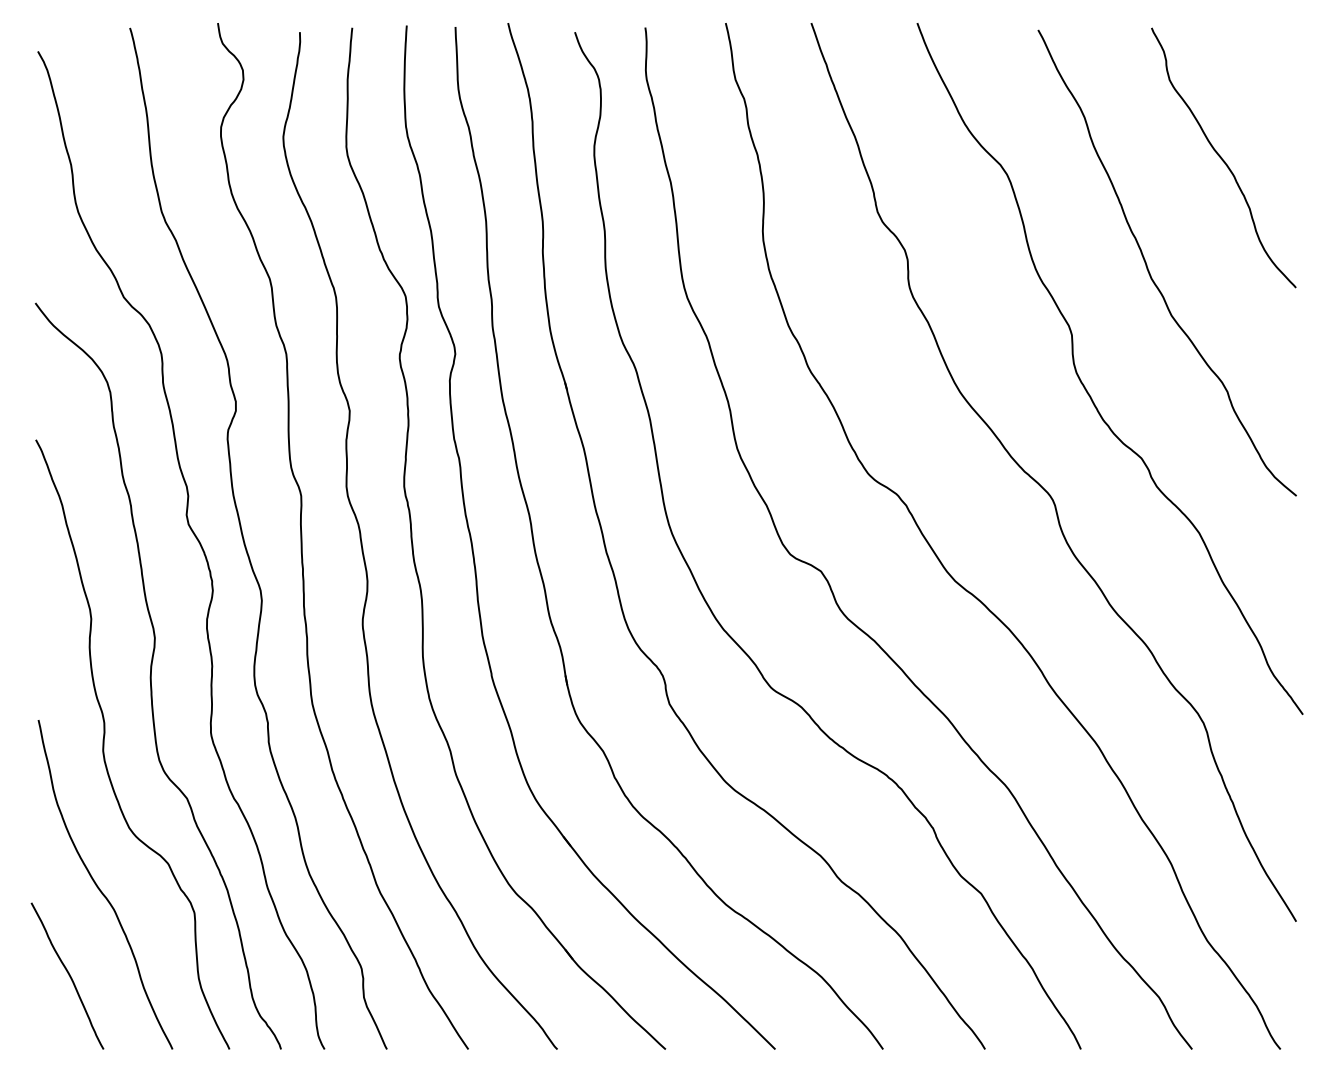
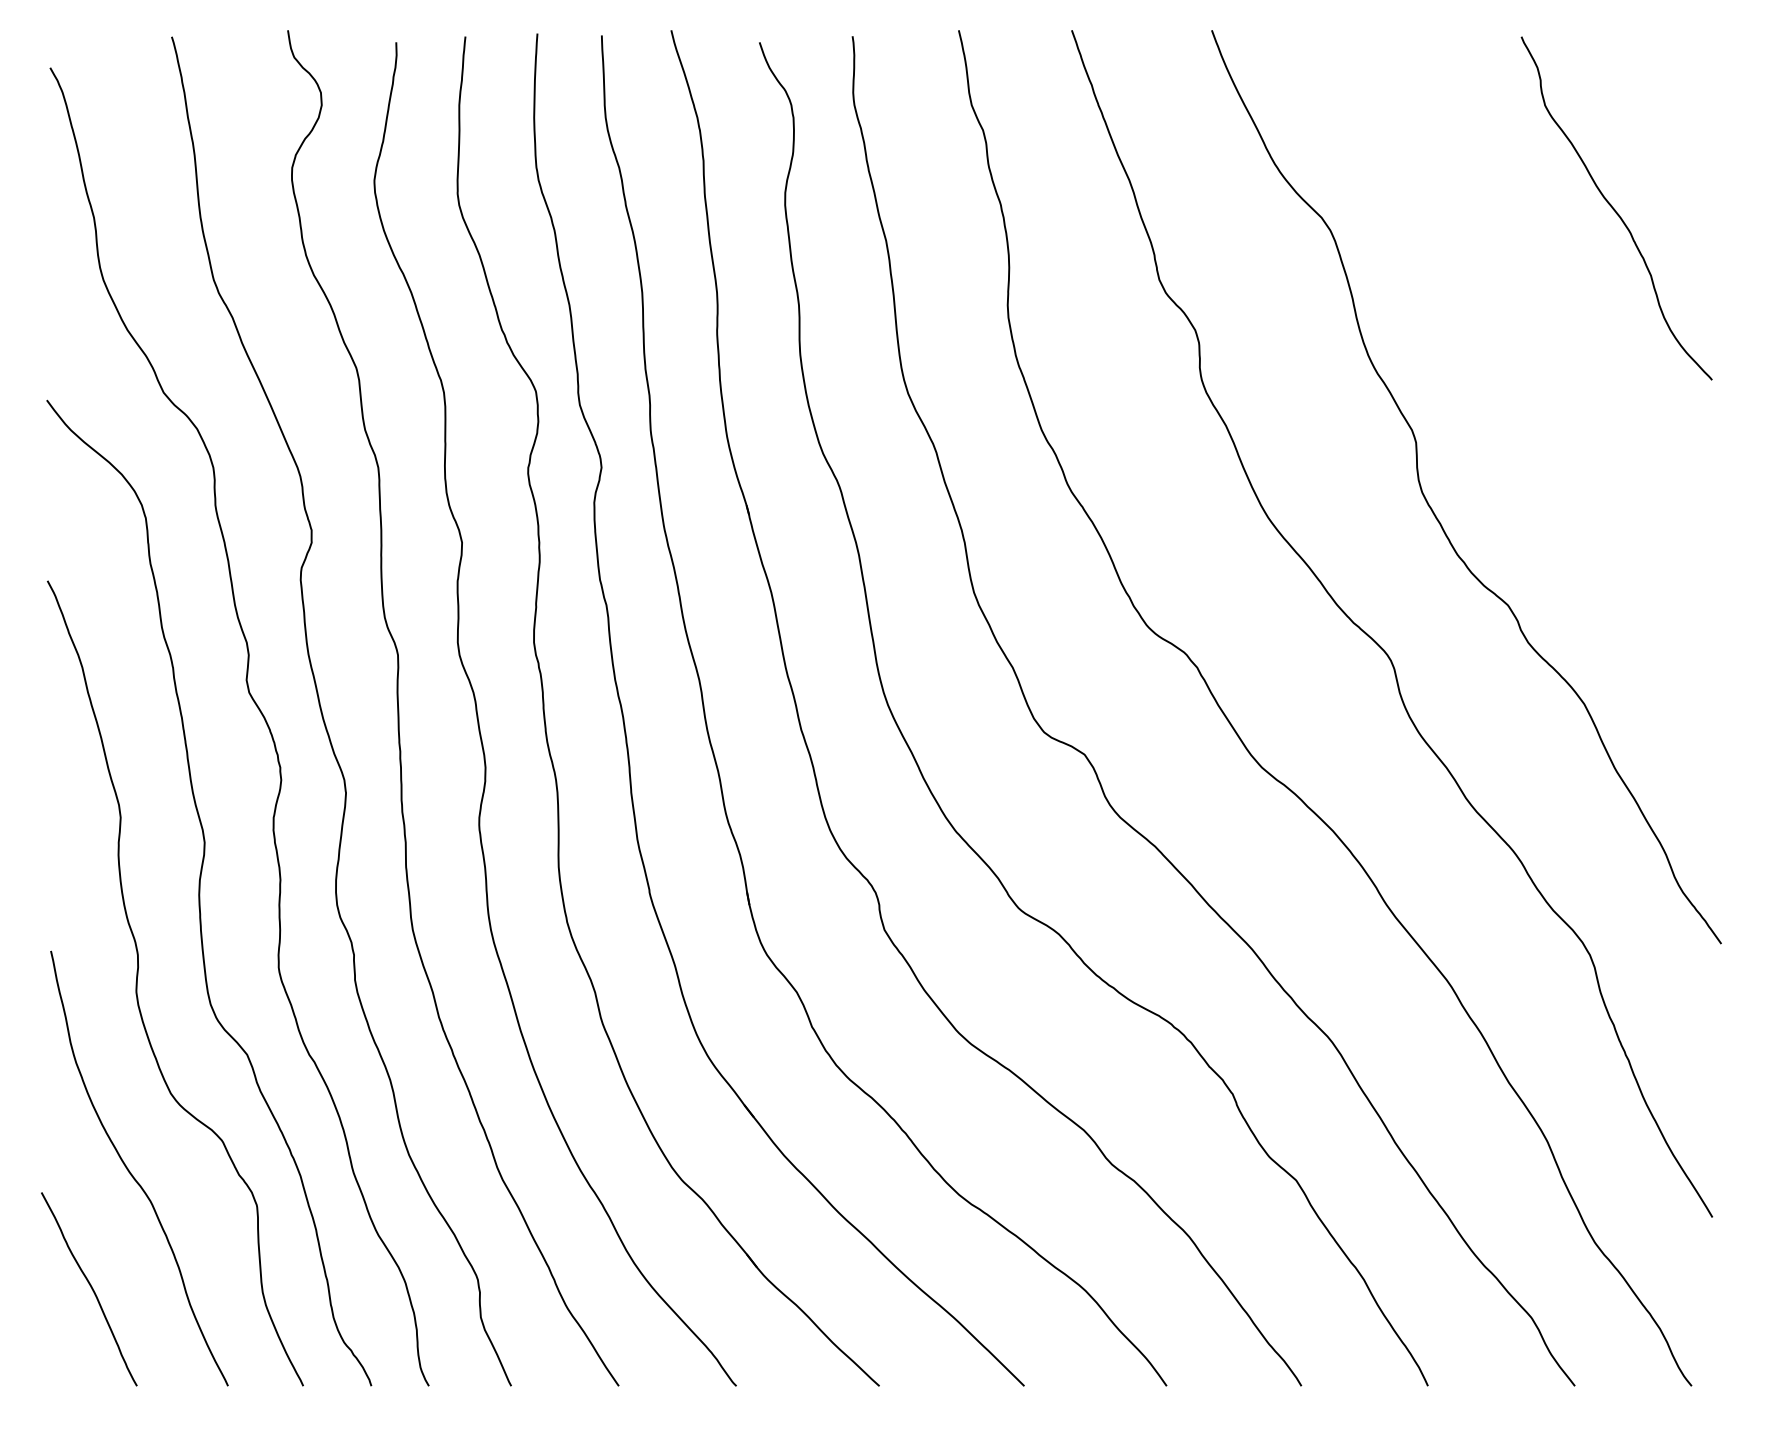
curve: (1148, 267) -> (1517, 353), removed

